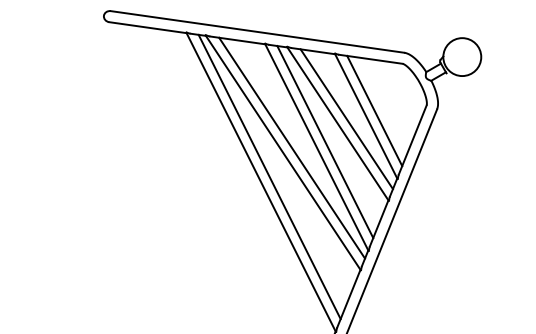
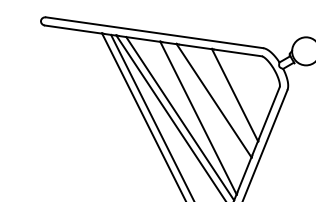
line: (374, 110) -> (241, 90), removed
line: (346, 119) -> (220, 97), removed
line: (325, 142) -> (204, 114), removed

